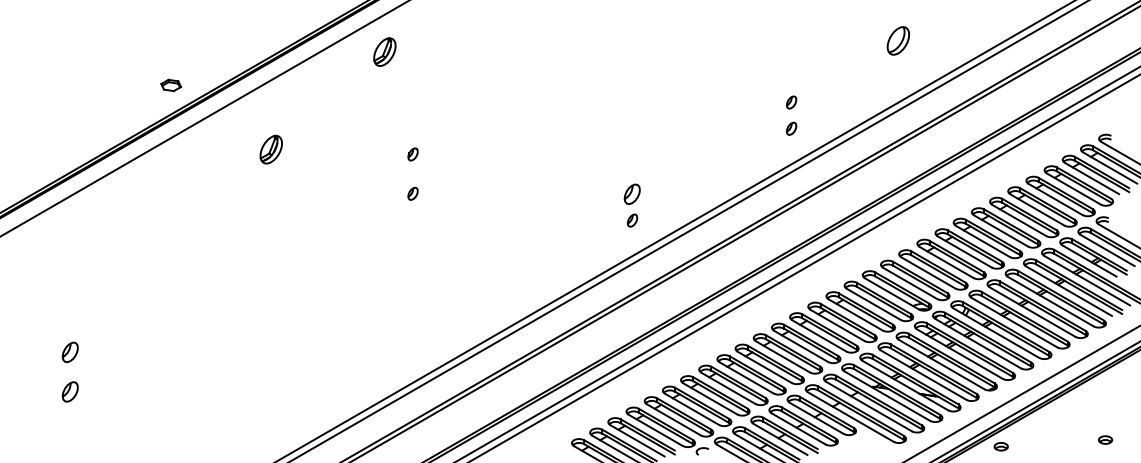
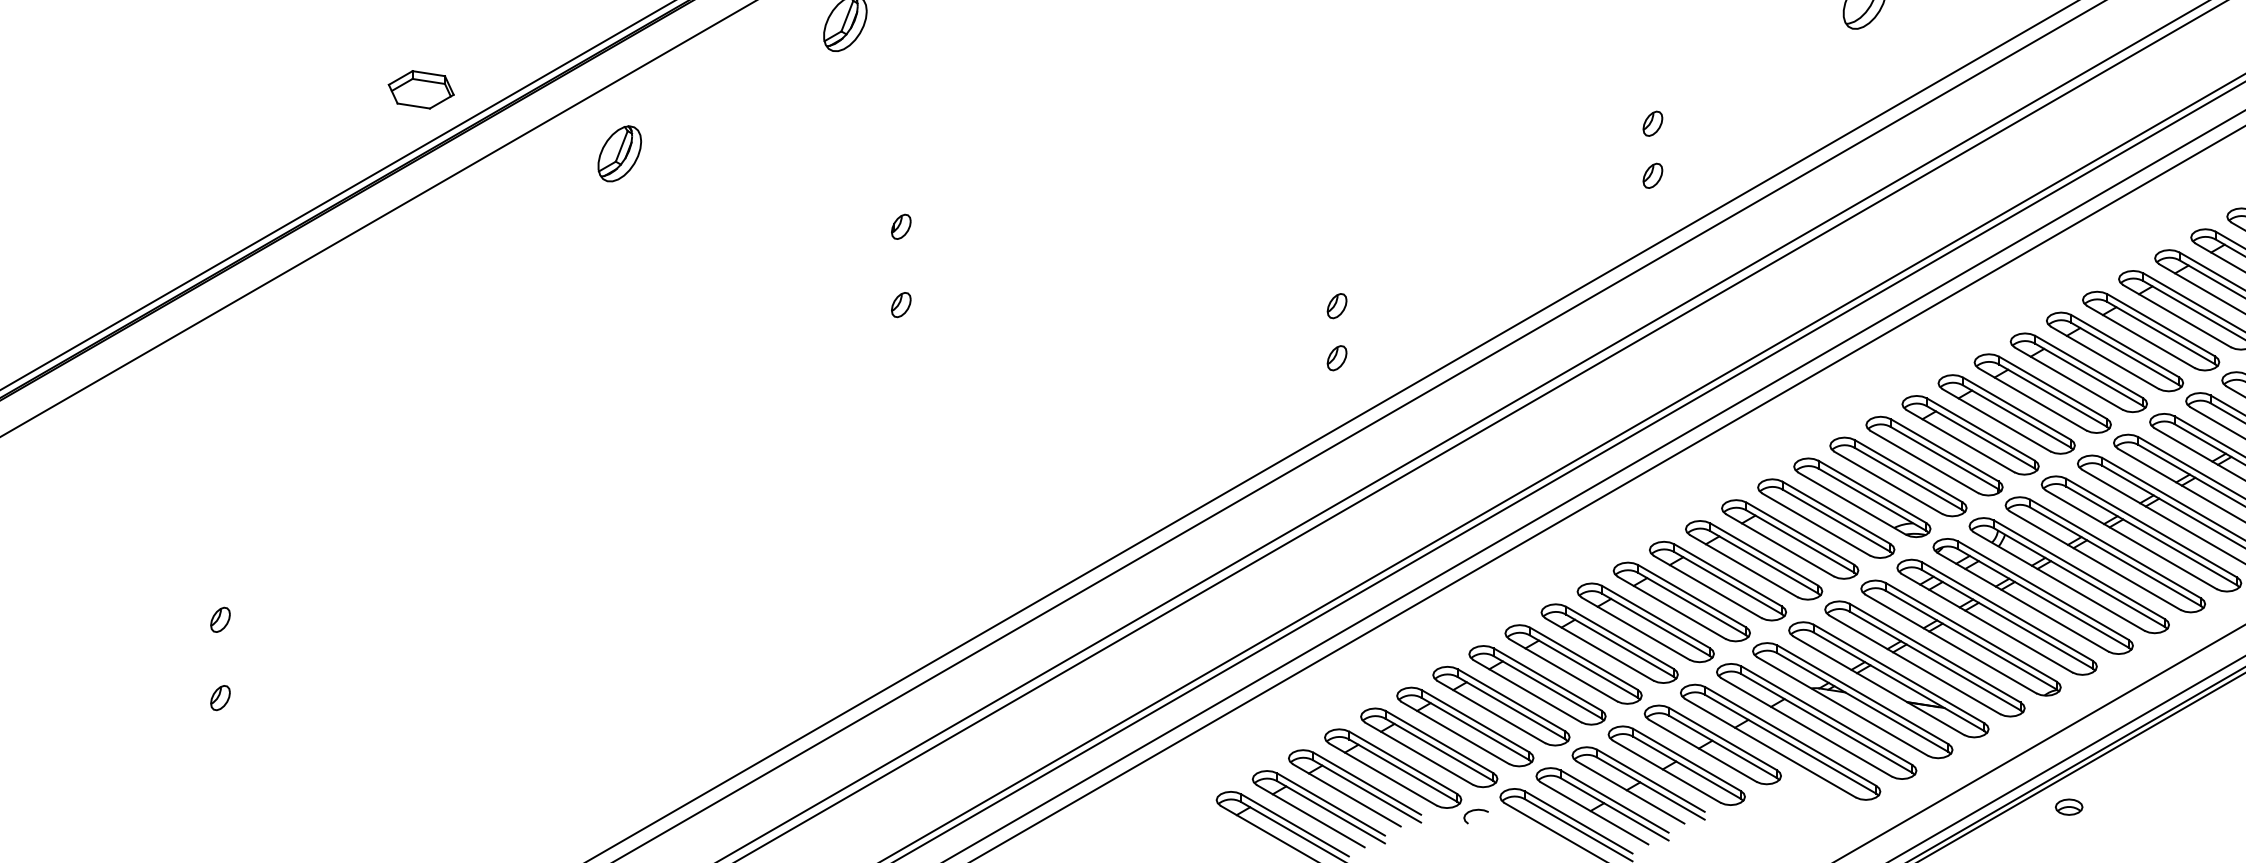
part: (170, 85) -> (419, 89), size x1.67
part: (270, 149) -> (618, 153), moved
part: (632, 194) -> (1337, 306), size x0.62
part: (69, 352) -> (219, 620), size x0.62
part: (69, 391) -> (219, 697), size x0.62

